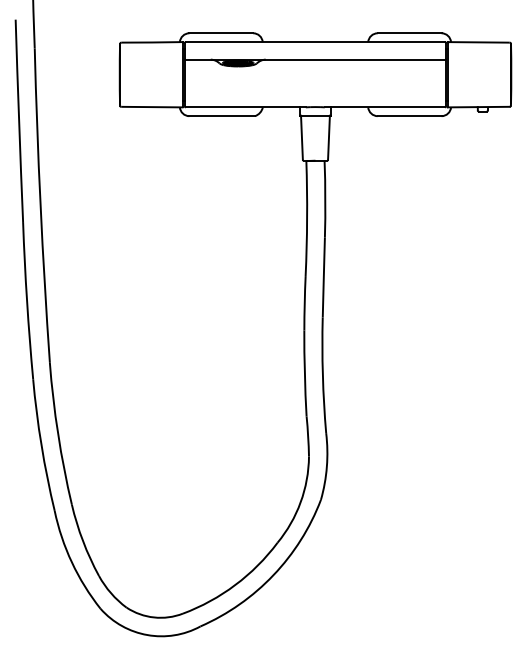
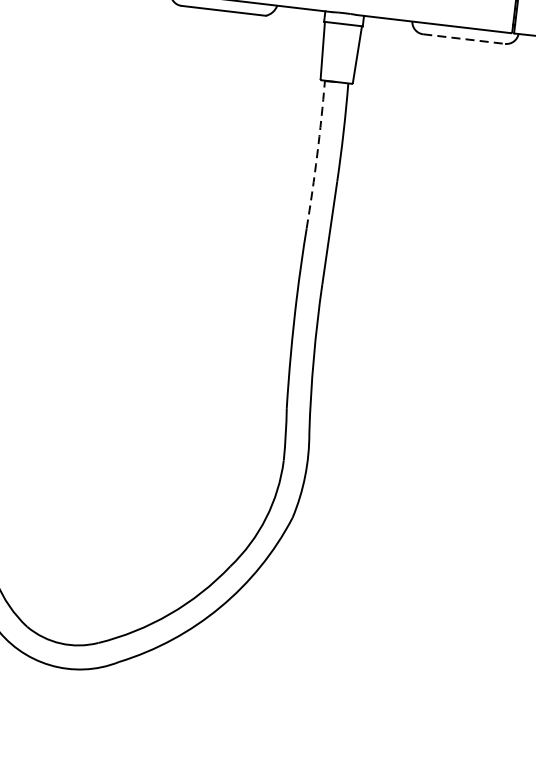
line: (409, 116) -> (463, 39), solid -> dashed
arc: (307, 218) -> (317, 154), solid -> dashed

